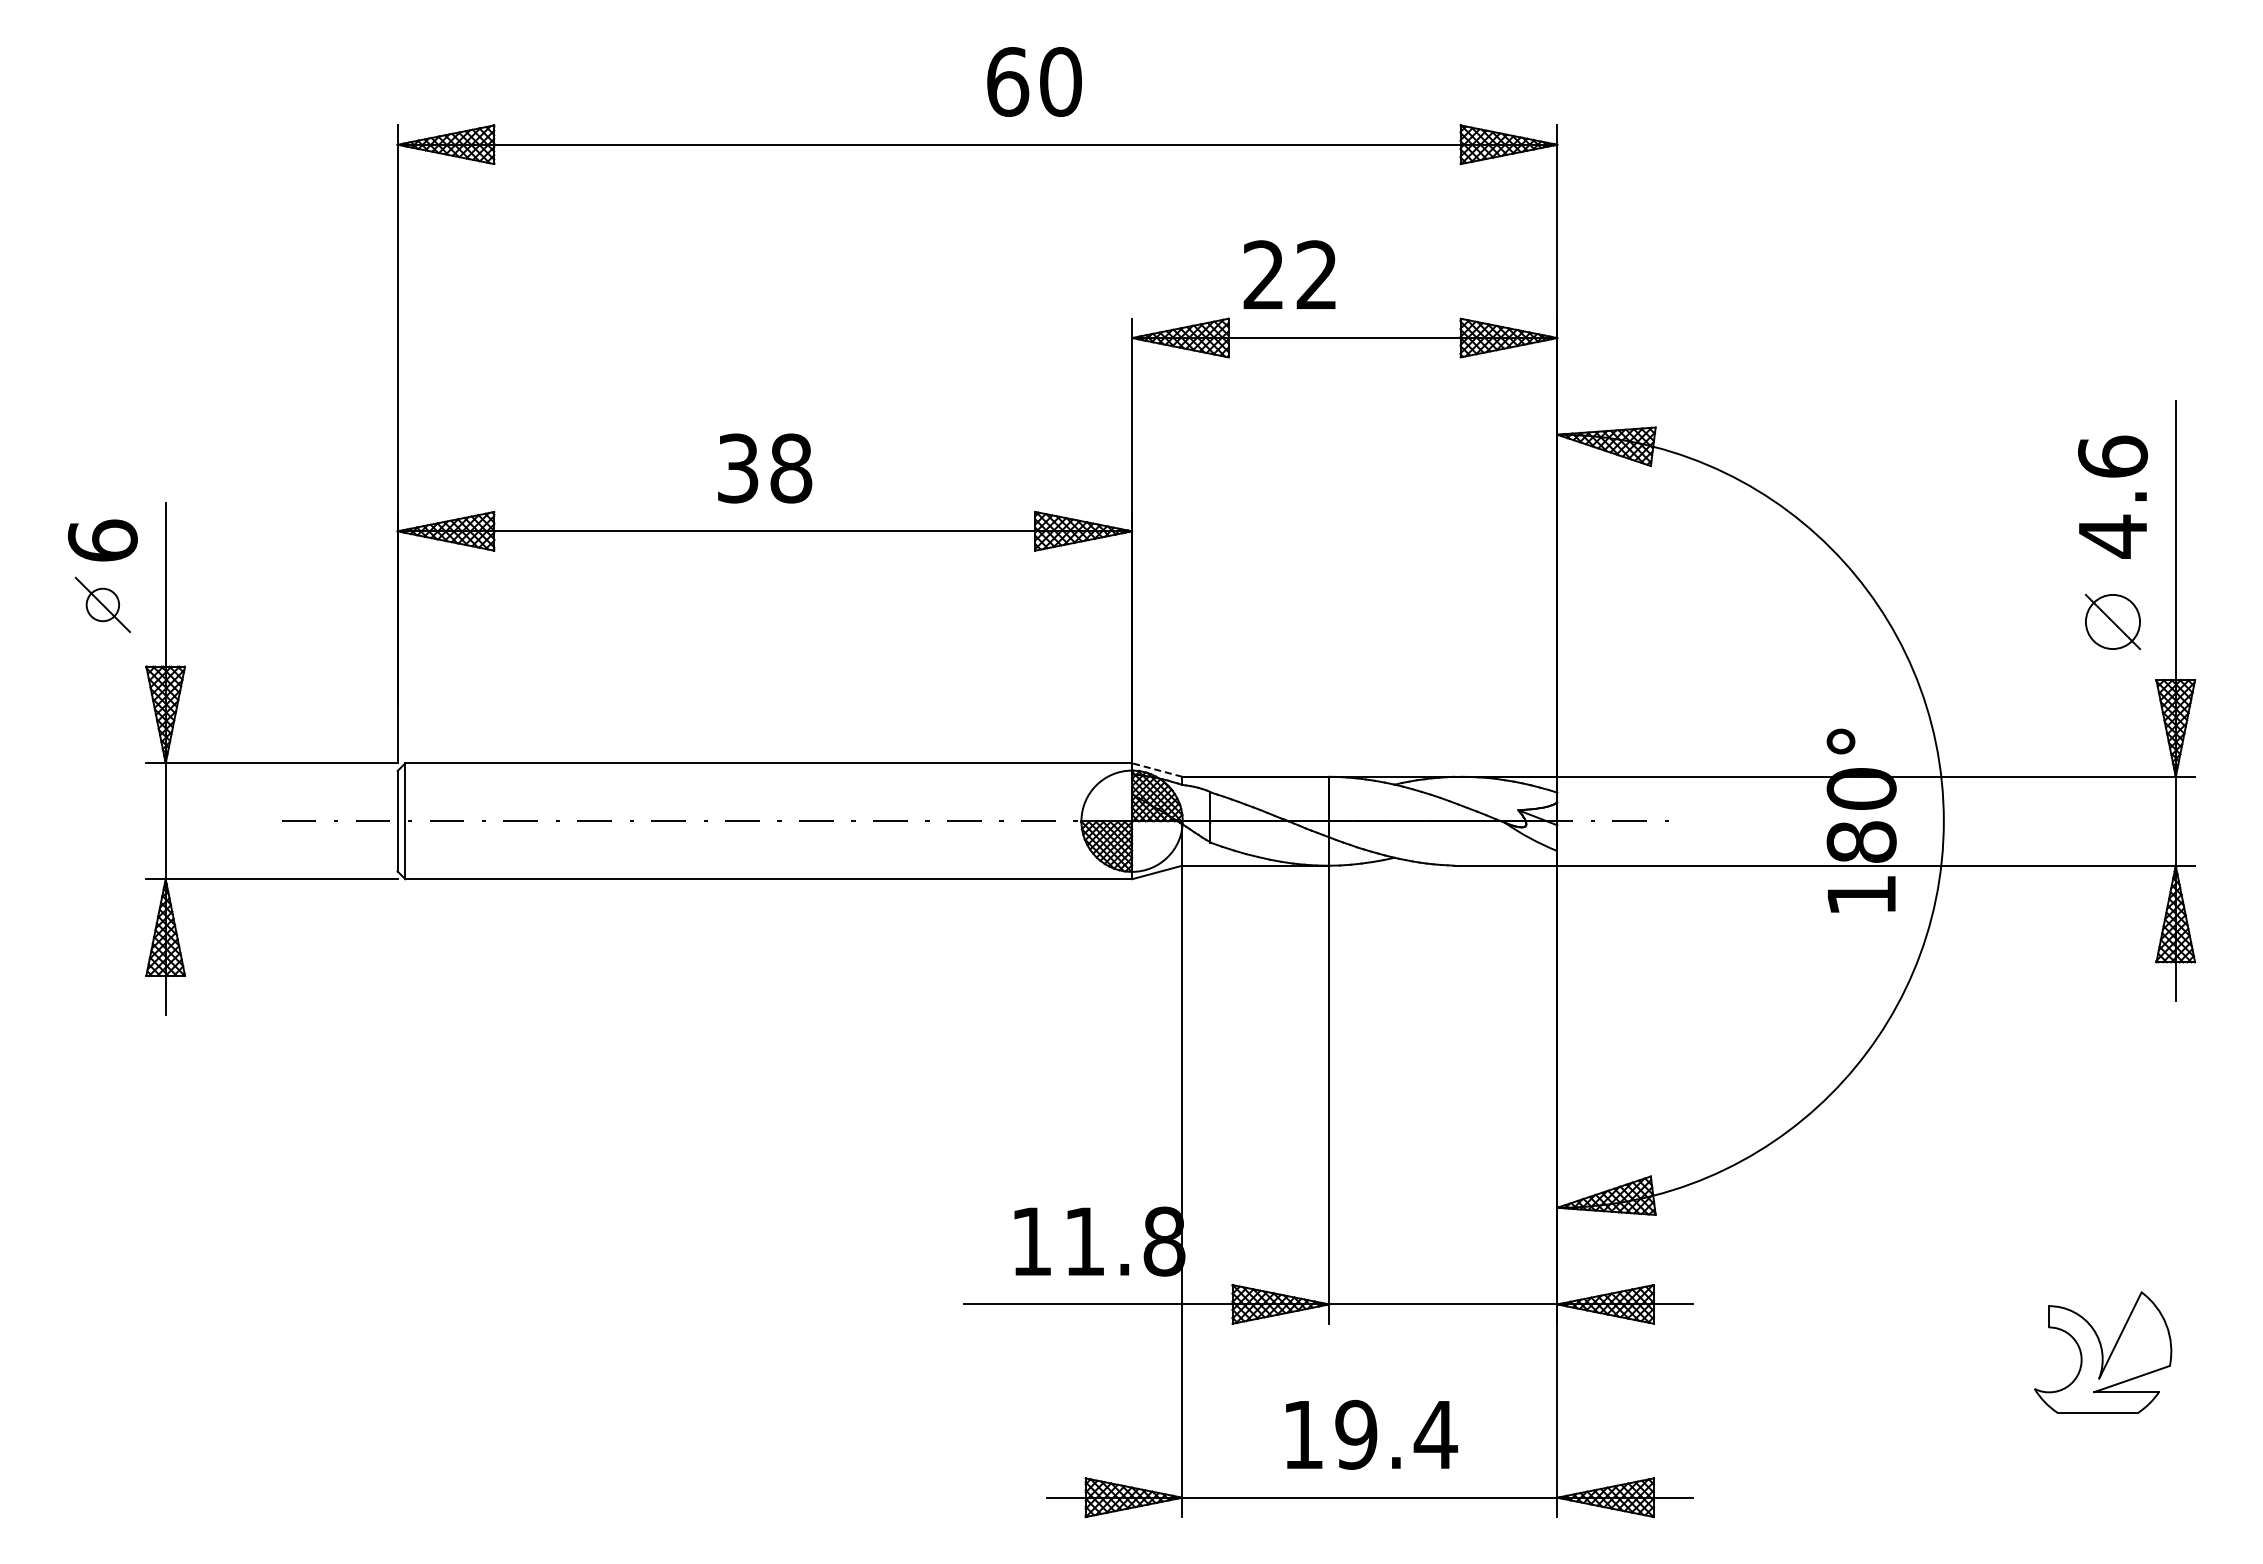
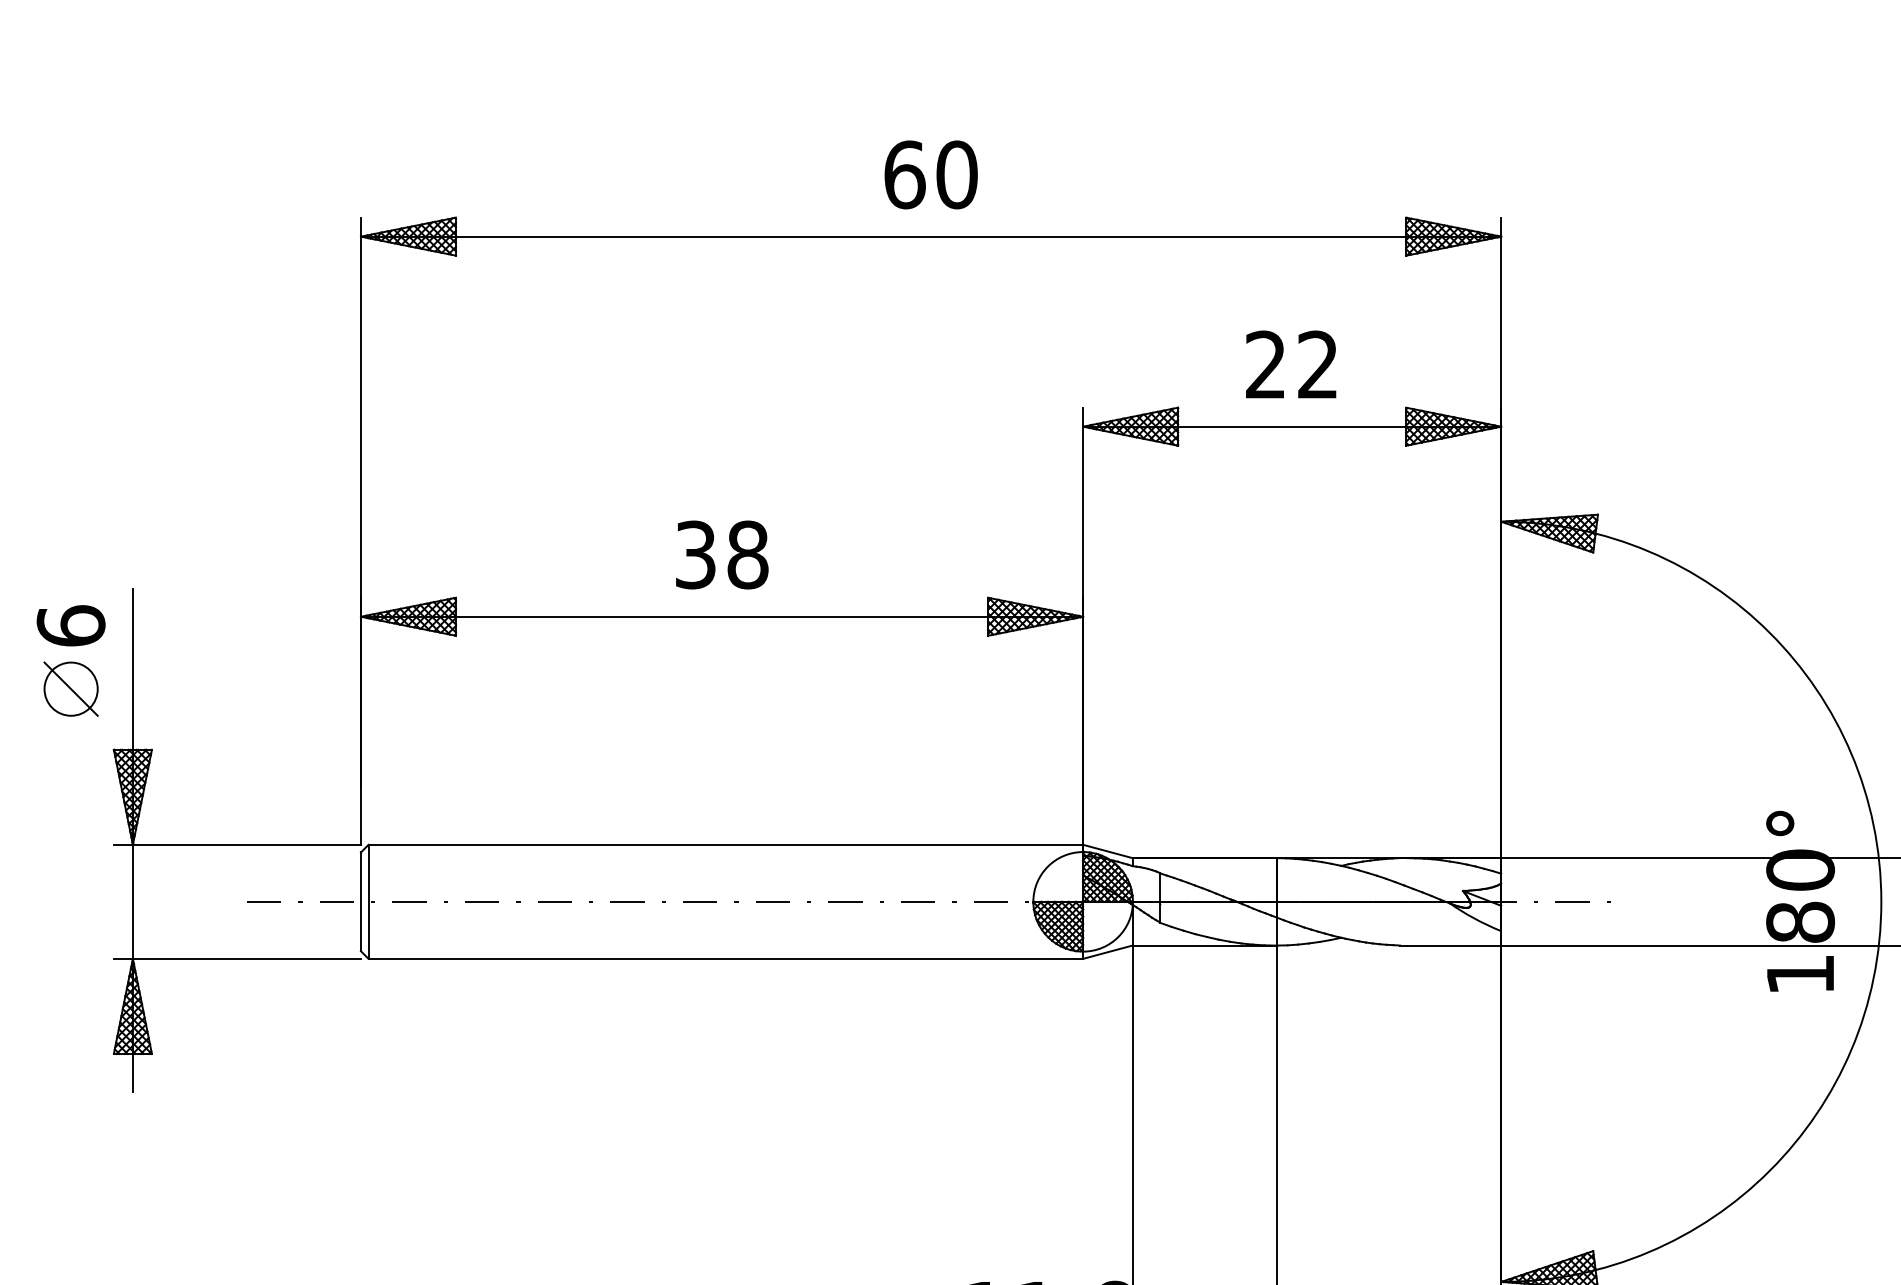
text: (1034, 81) -> (931, 174), moved
text: (1289, 274) -> (1291, 364), moved
circle: (102, 604) -> (70, 688), size x1.67
line: (1156, 769) -> (1107, 850), dashed -> solid

